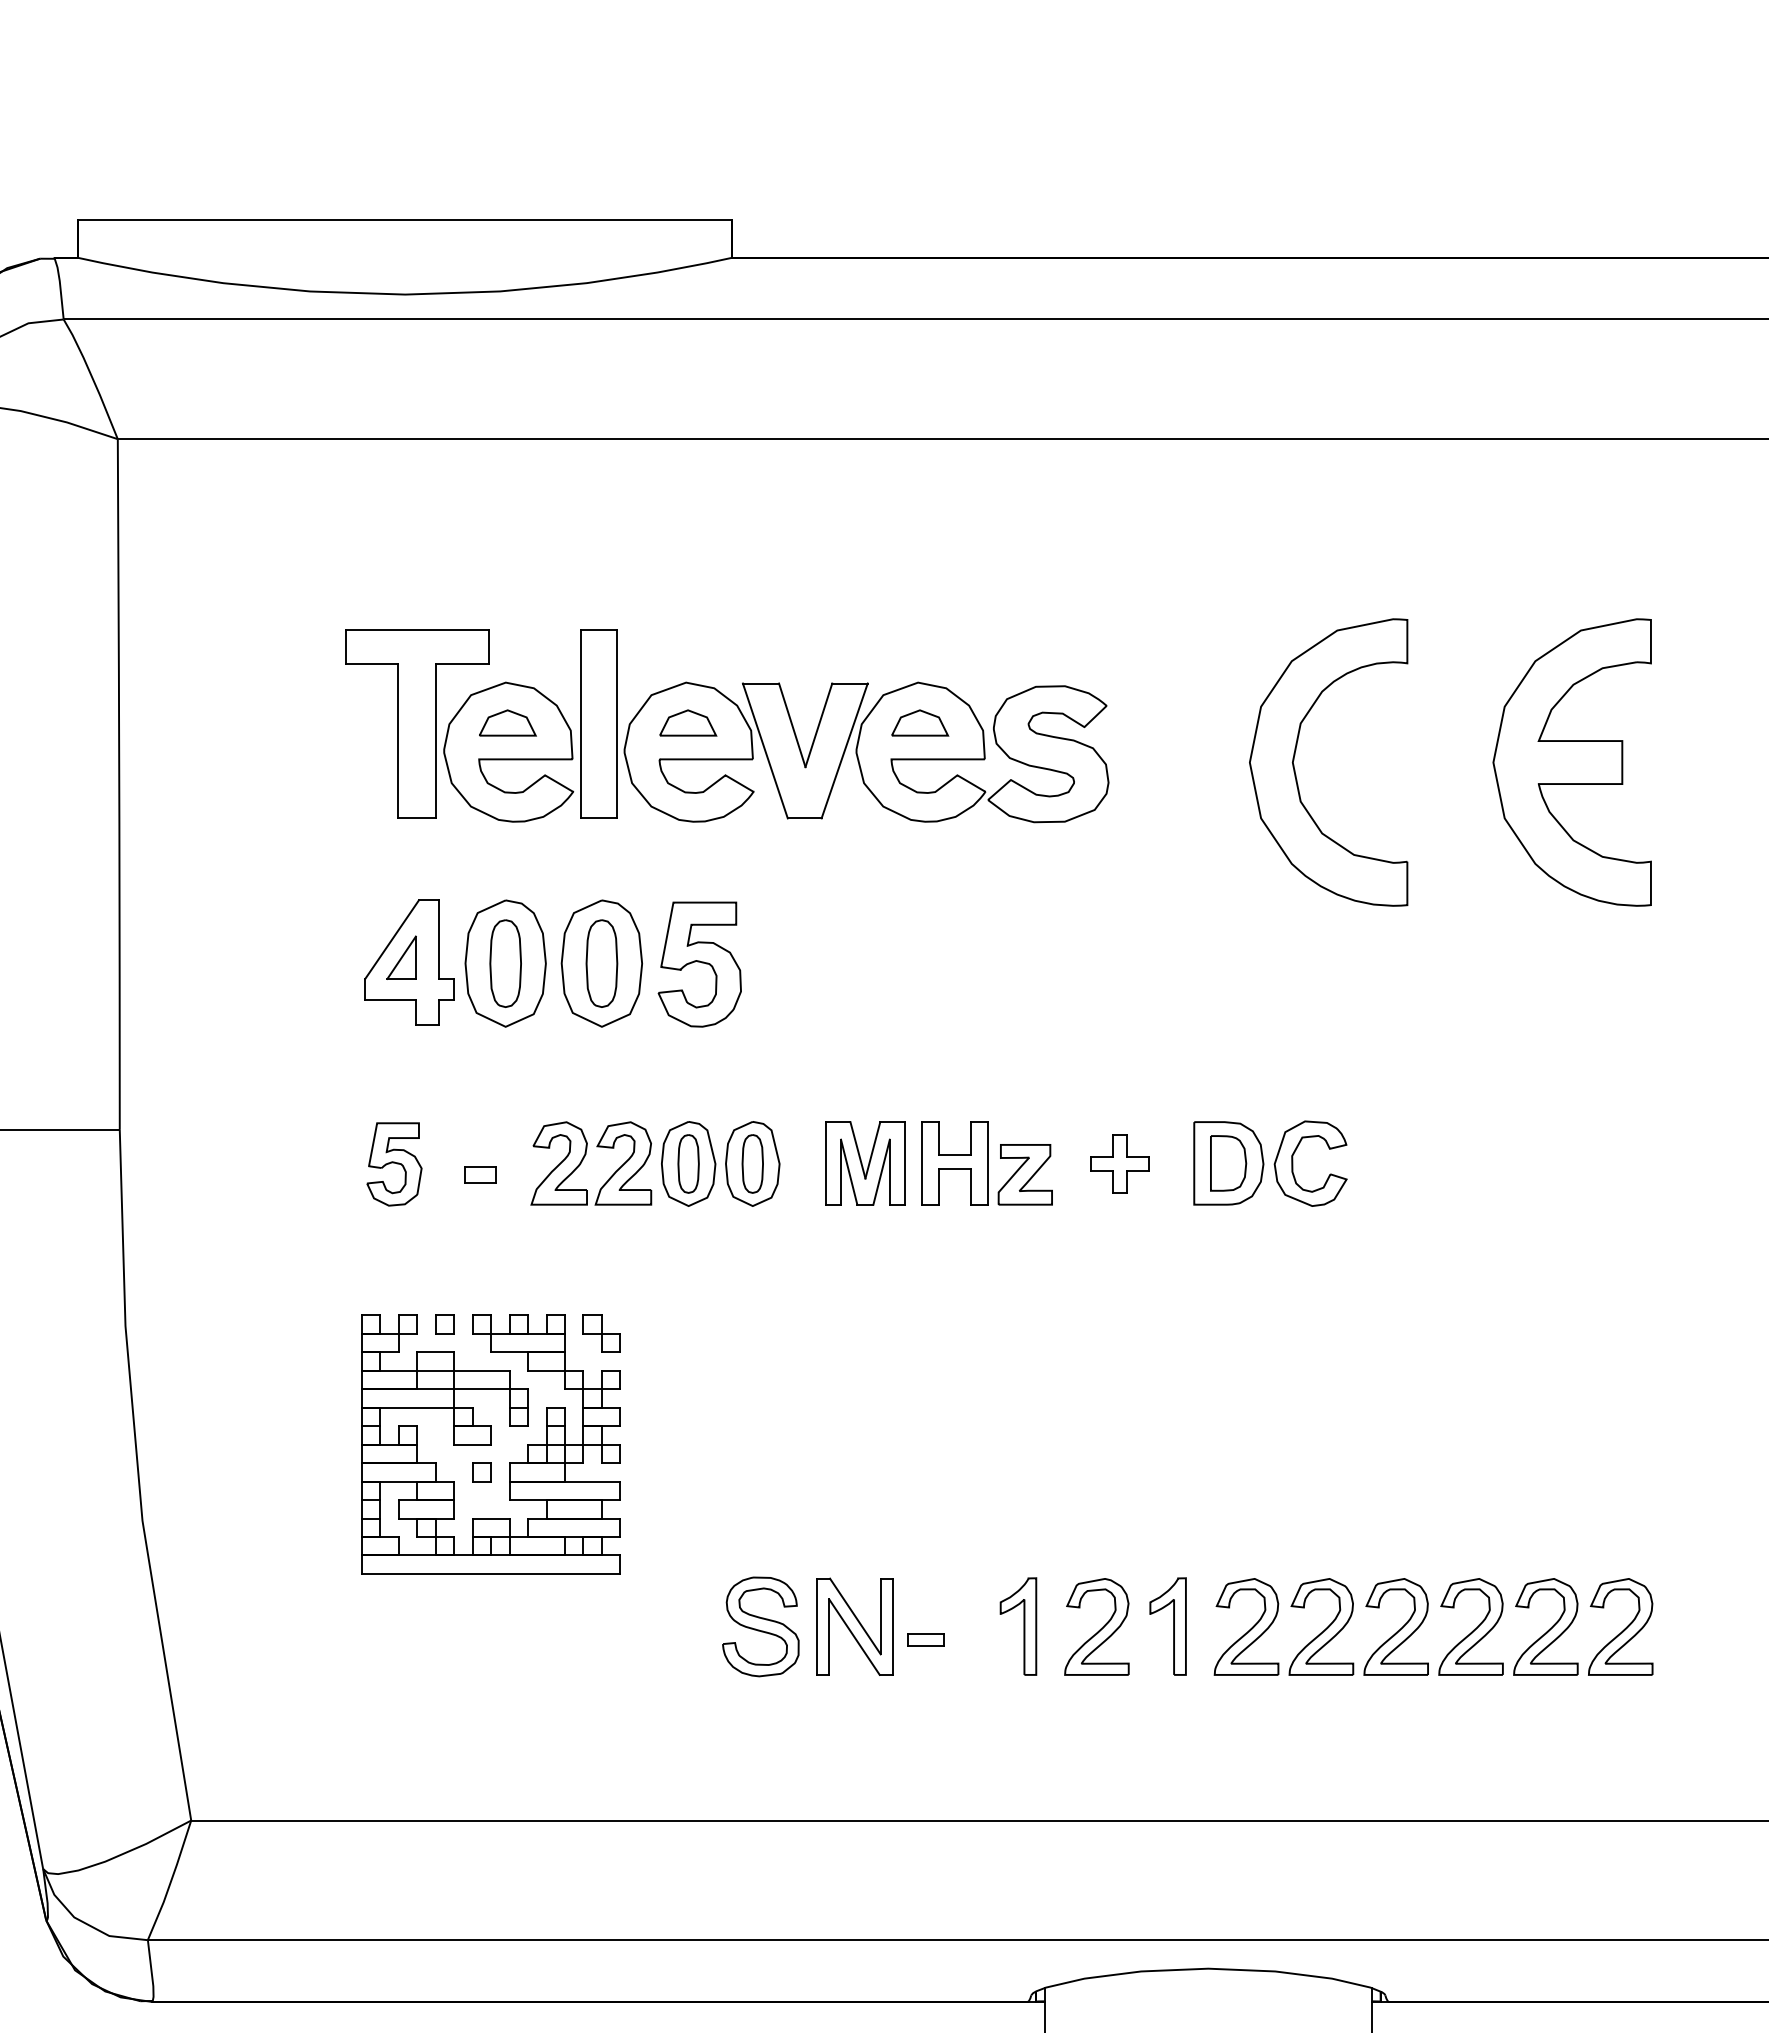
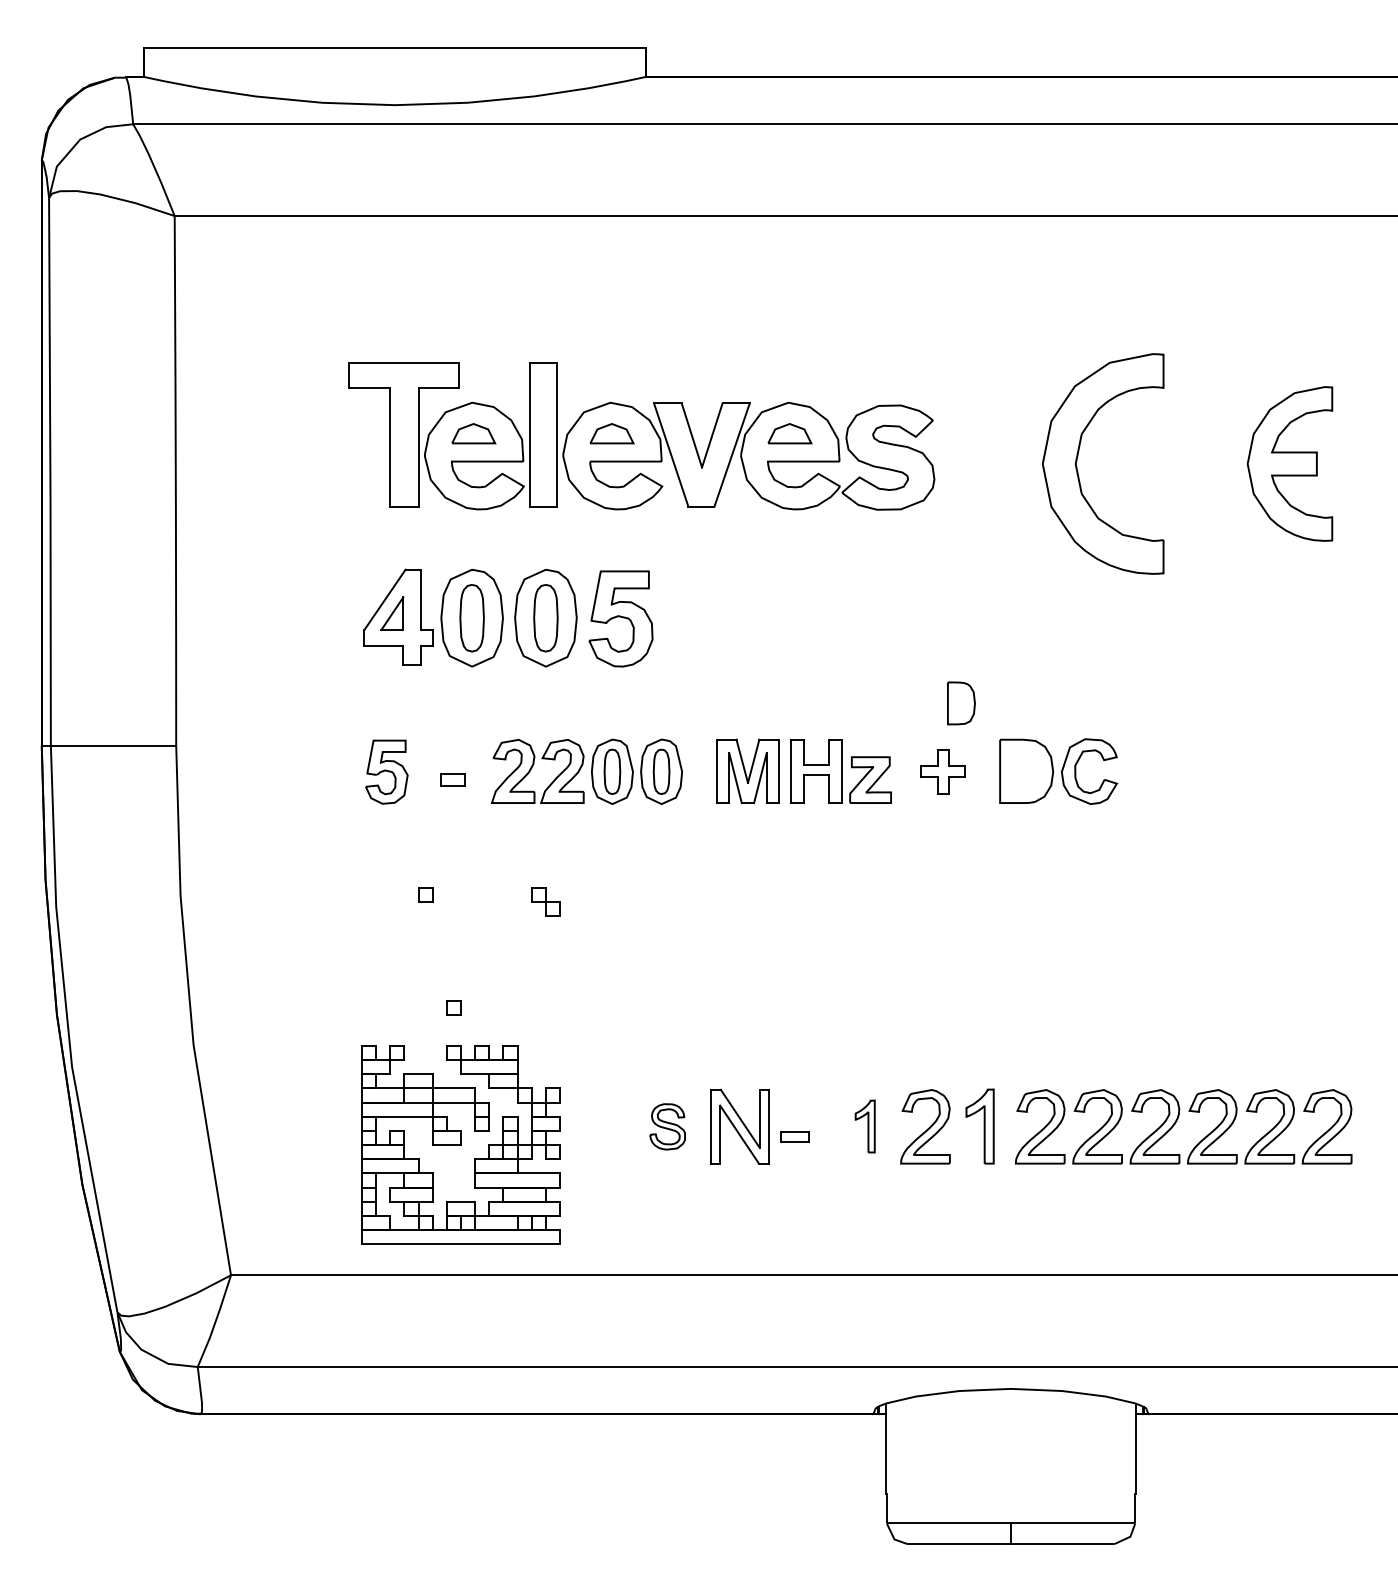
part: (1571, 761) -> (1289, 463), size x0.7
part: (1228, 1163) -> (961, 703), moved
part: (490, 1443) -> (460, 1144), moved
part: (760, 1626) -> (667, 1126), size x0.6
part: (1017, 1626) -> (864, 1126), size x0.7

